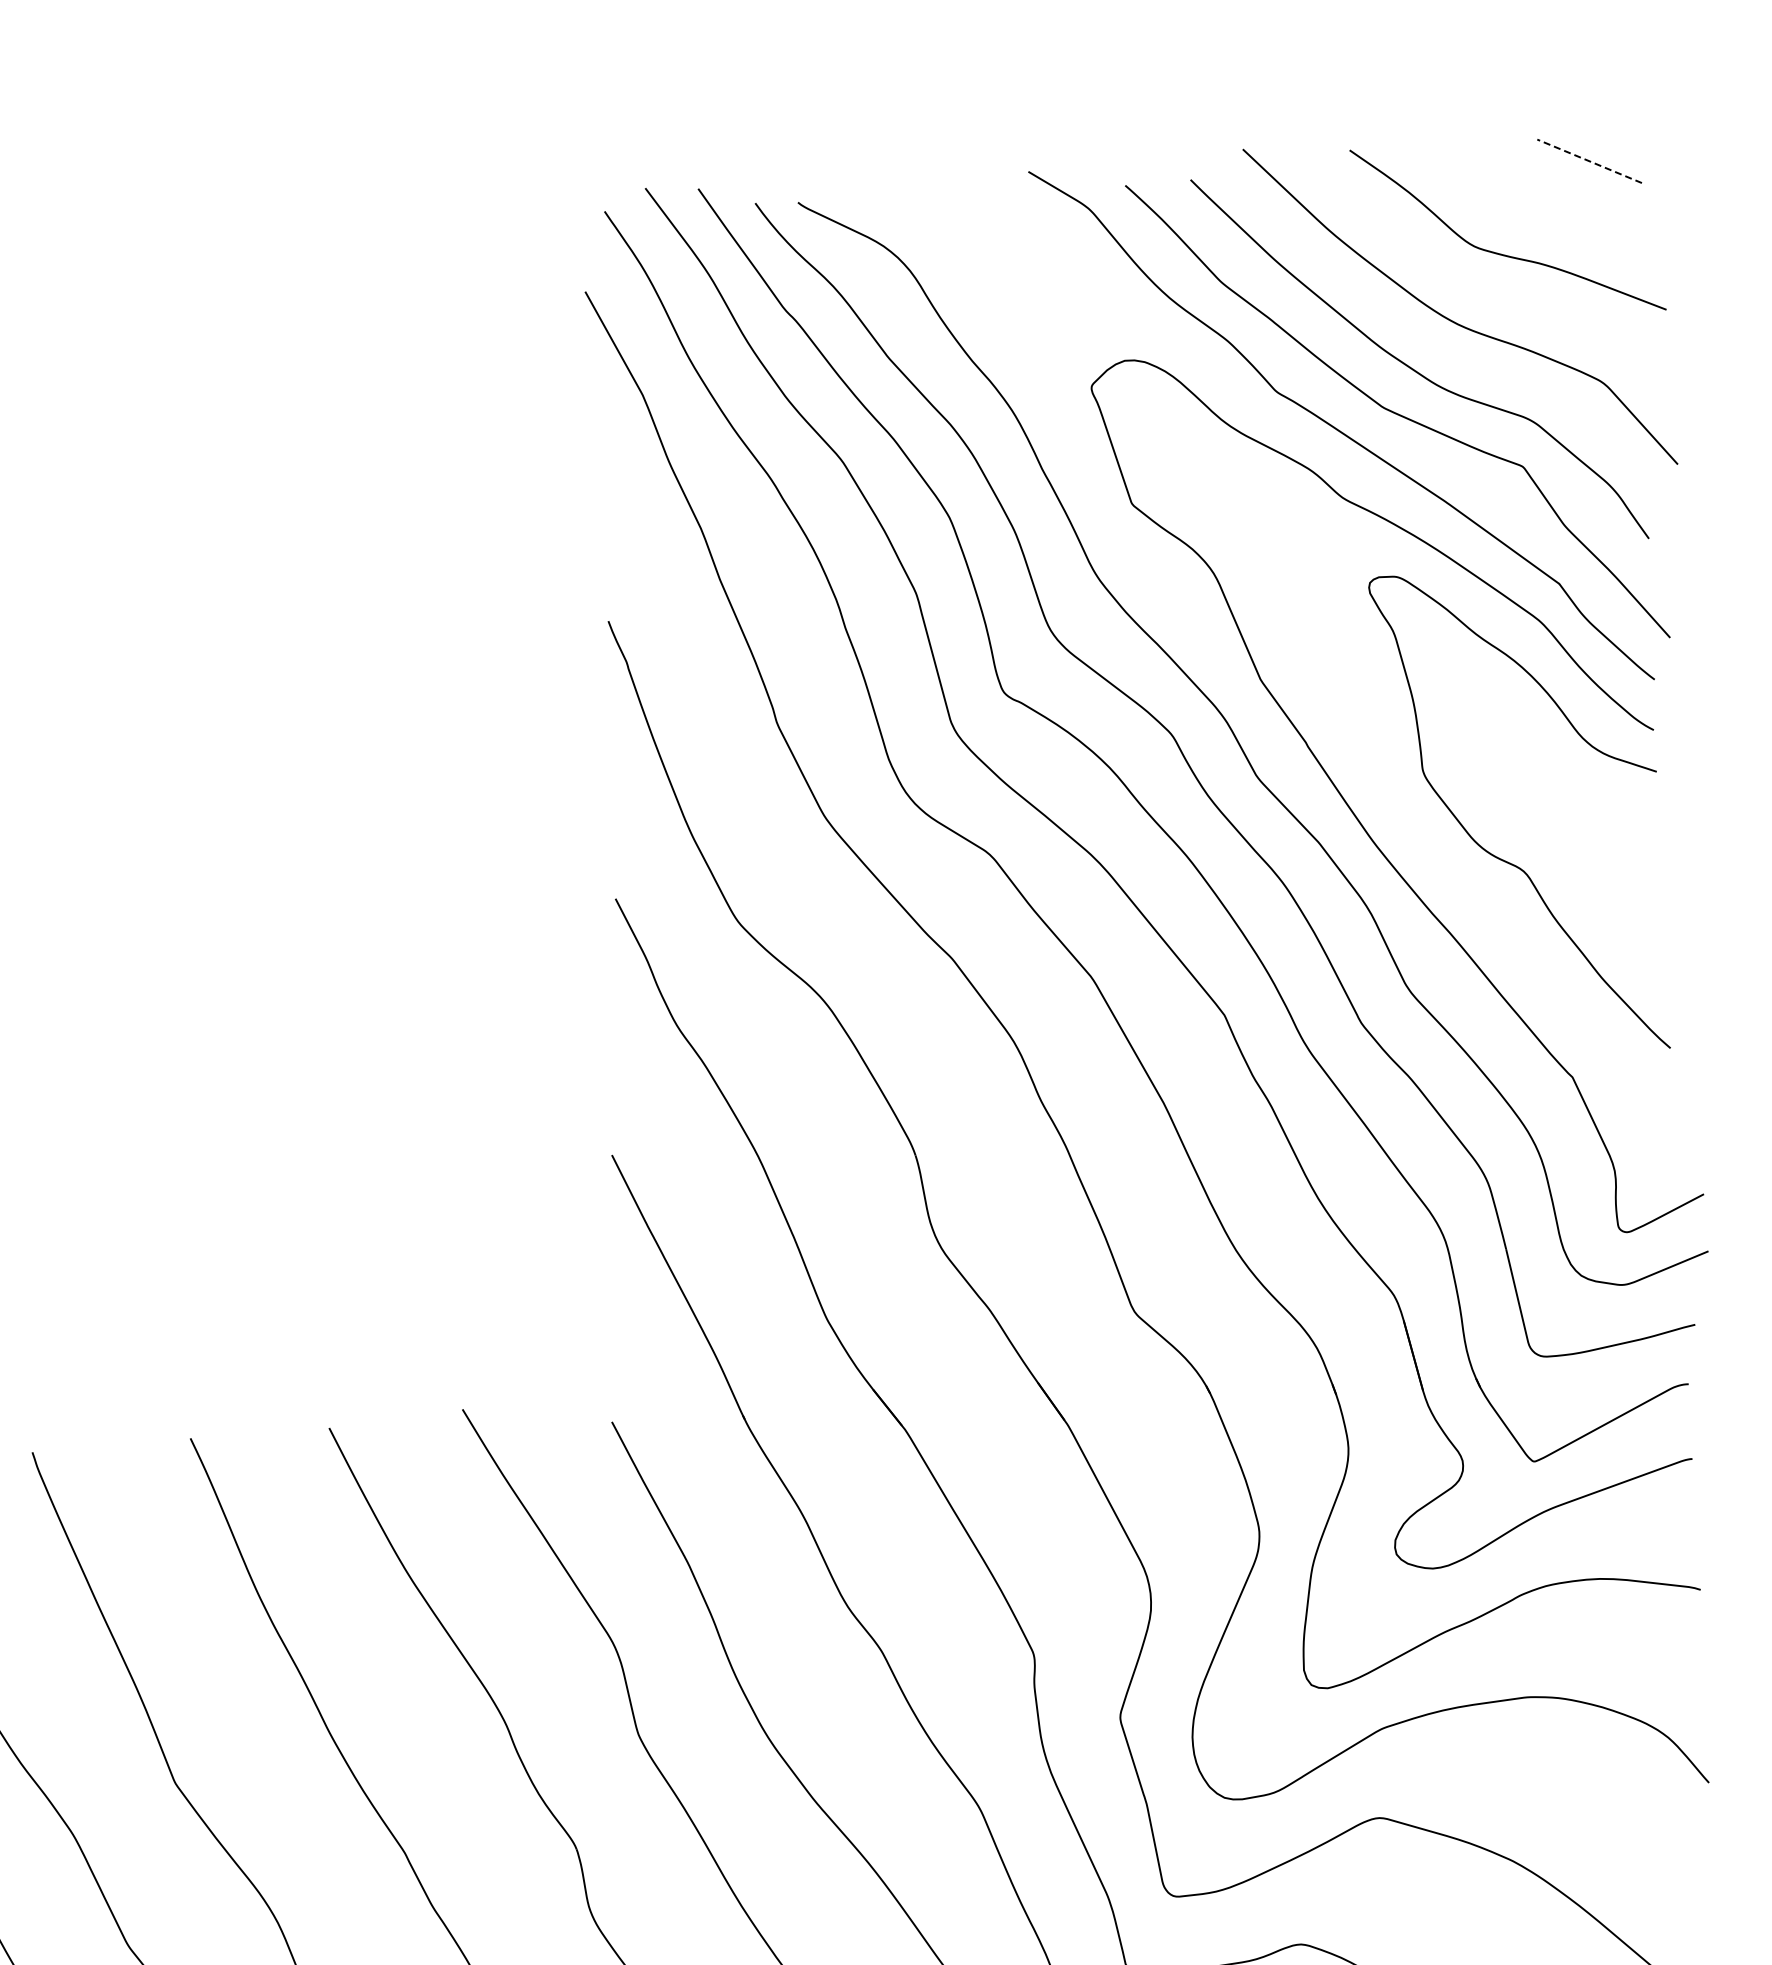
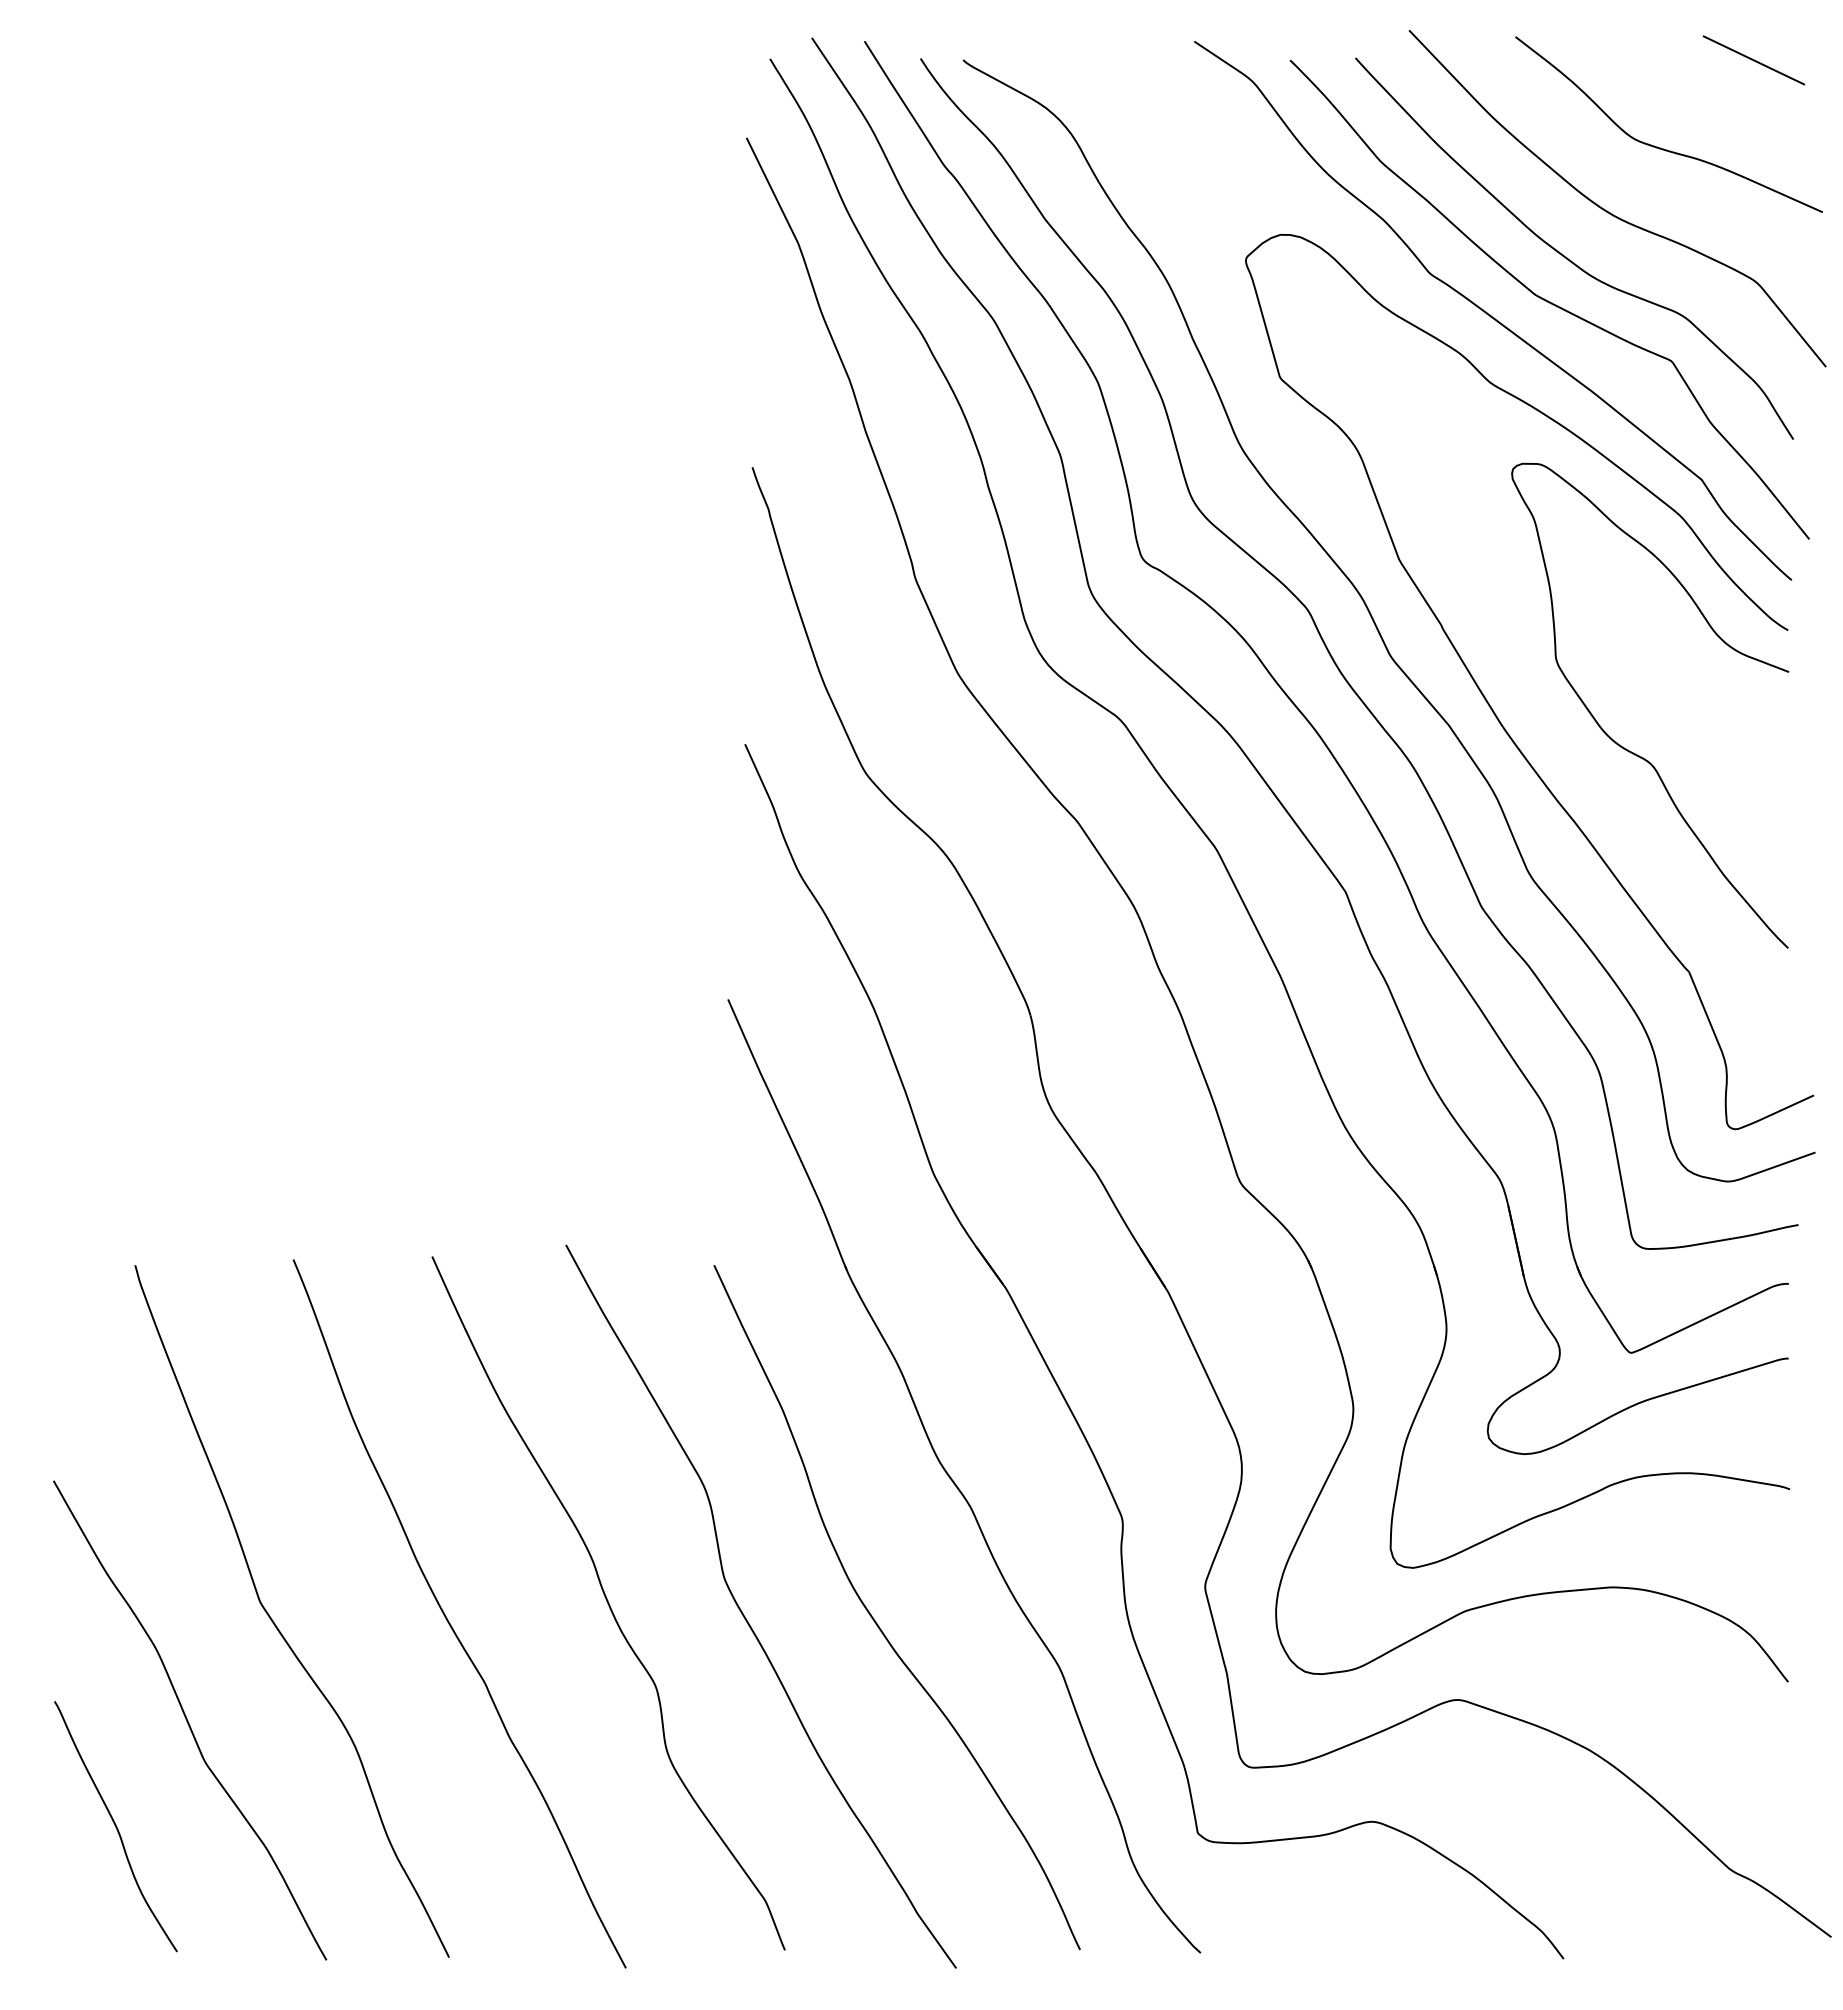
line: (1589, 161) -> (1753, 60), dashed -> solid

